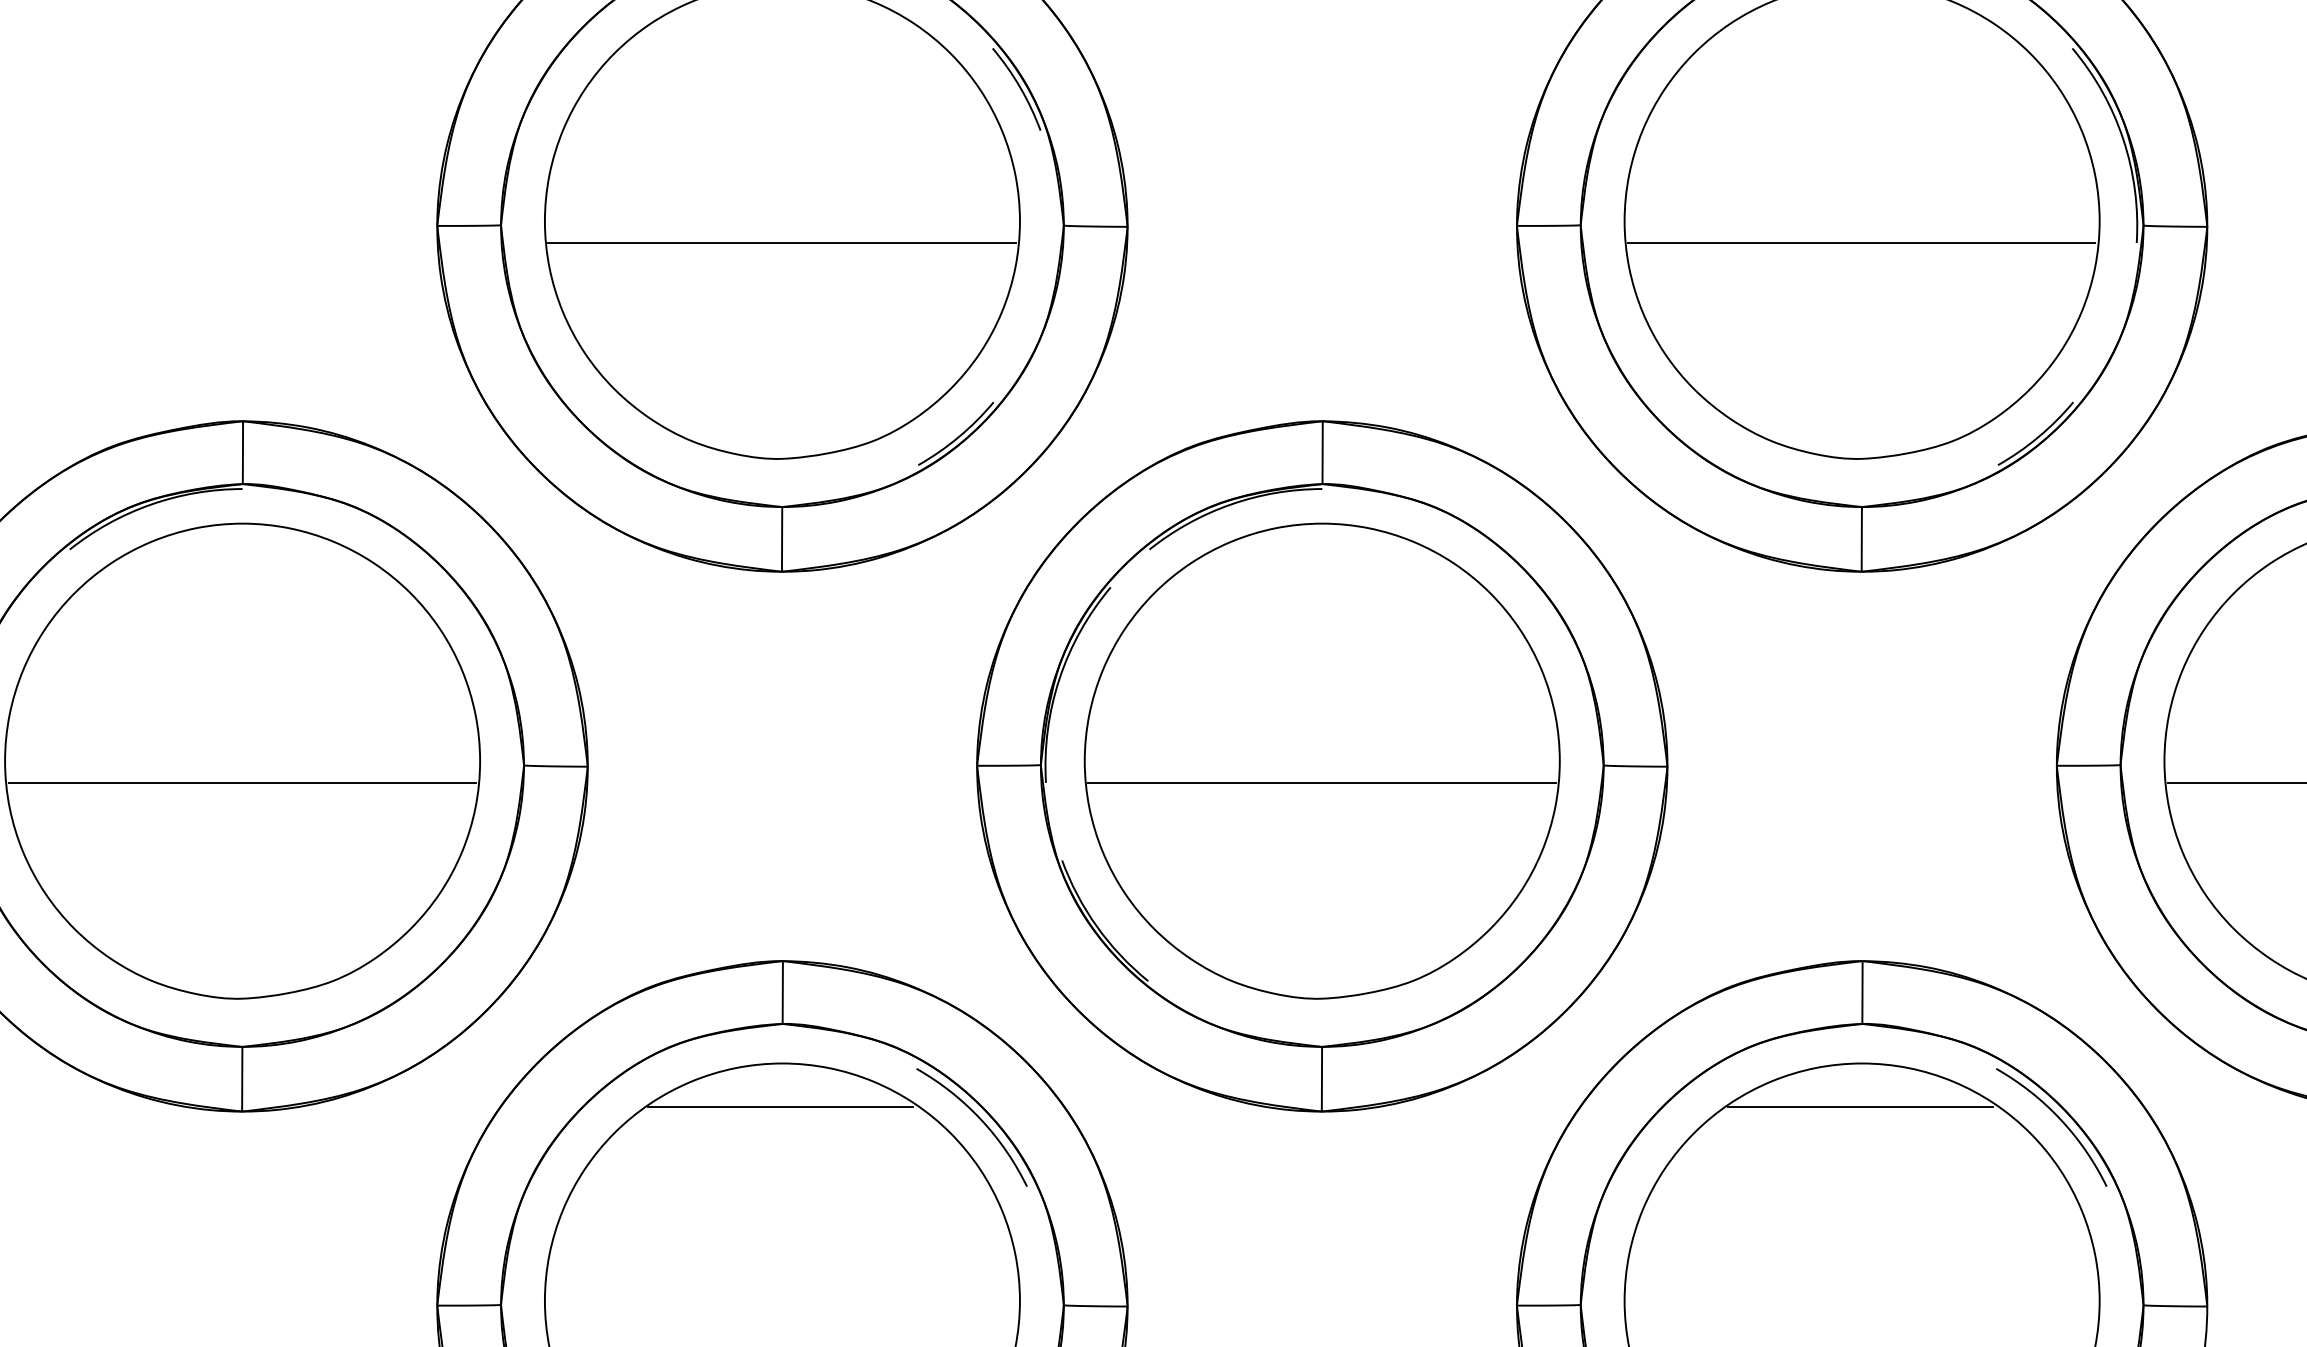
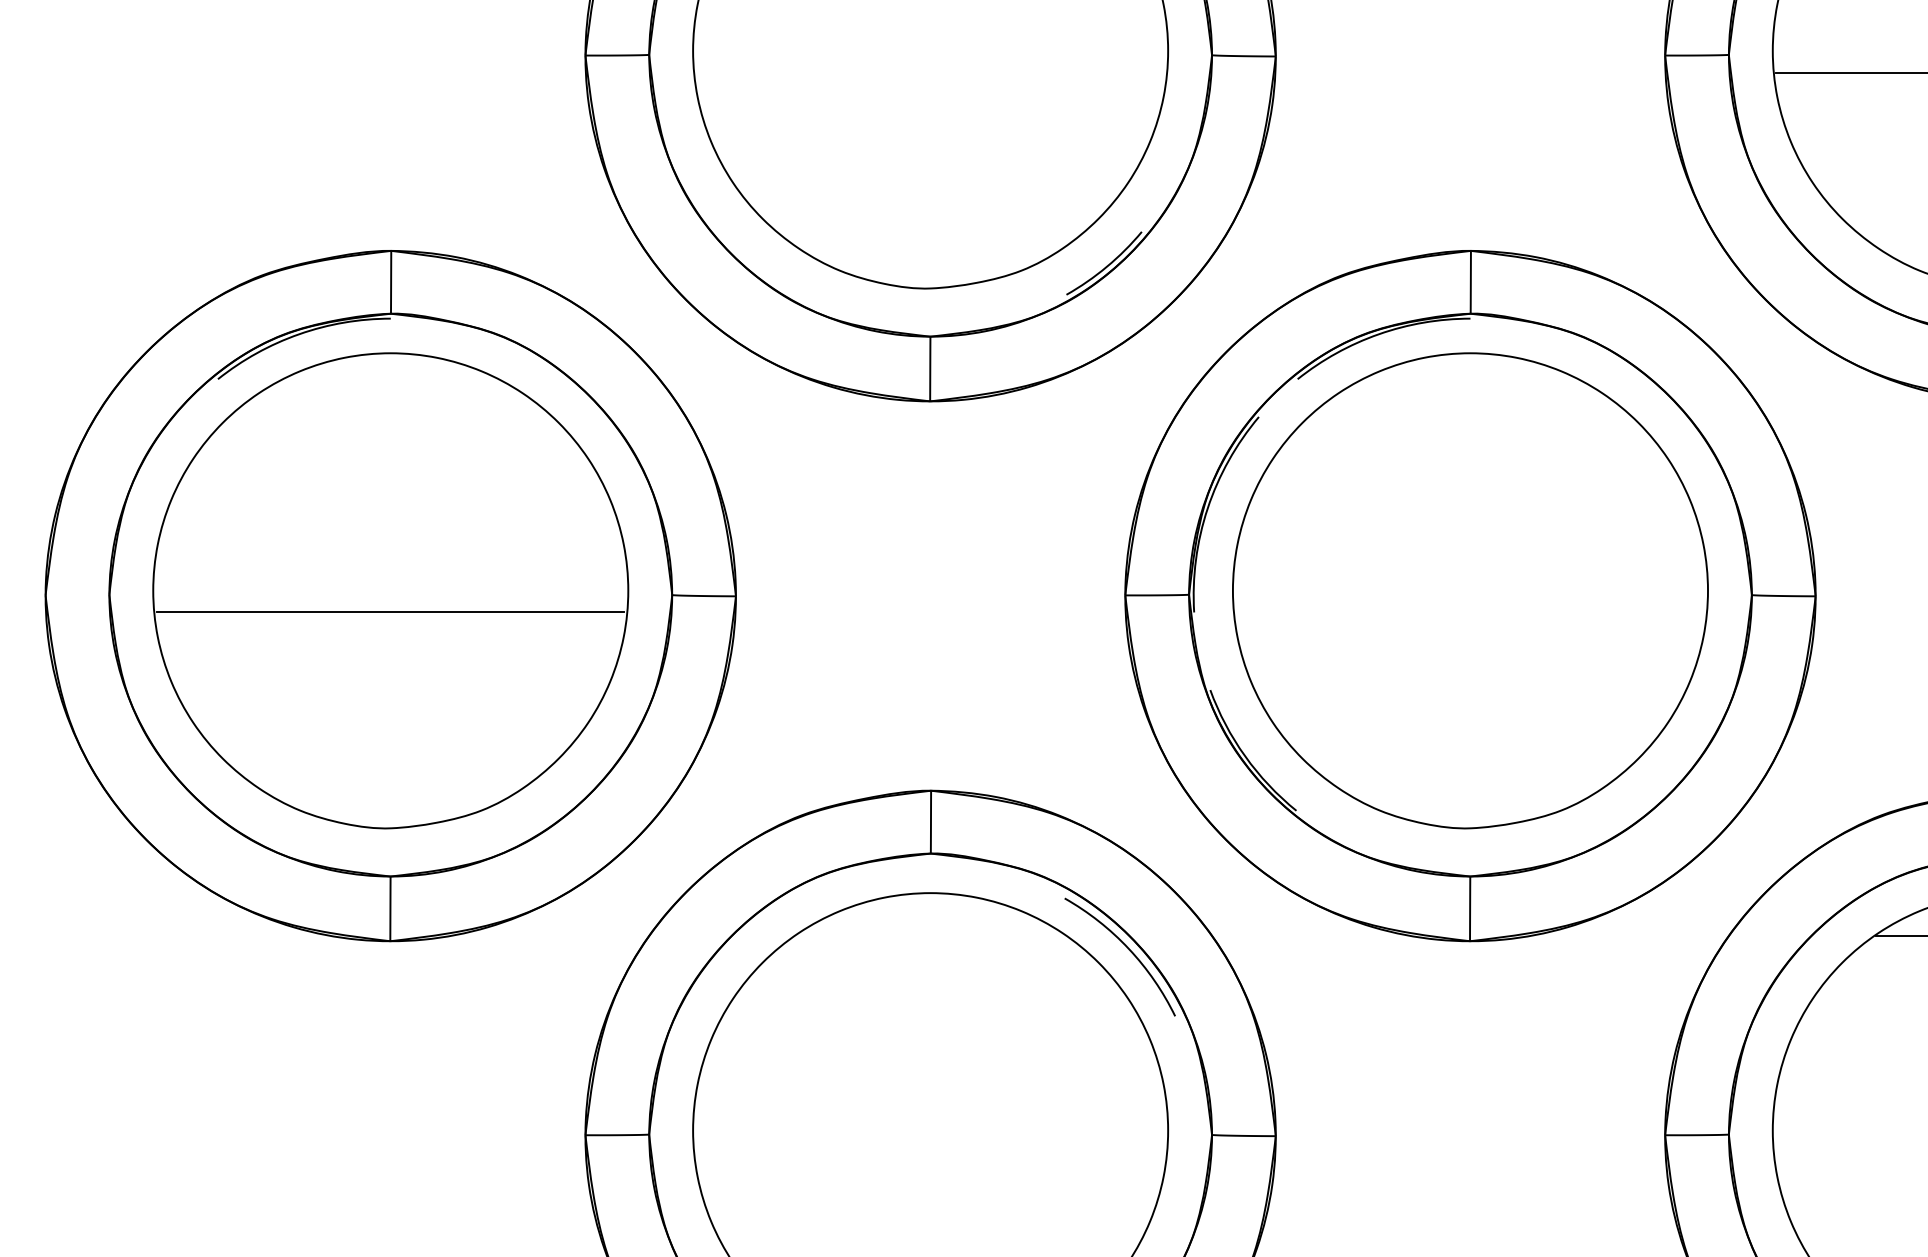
line: (781, 243) -> (929, 73), removed
line: (1321, 782) -> (1469, 612), removed
line: (780, 1106) -> (928, 936), removed

